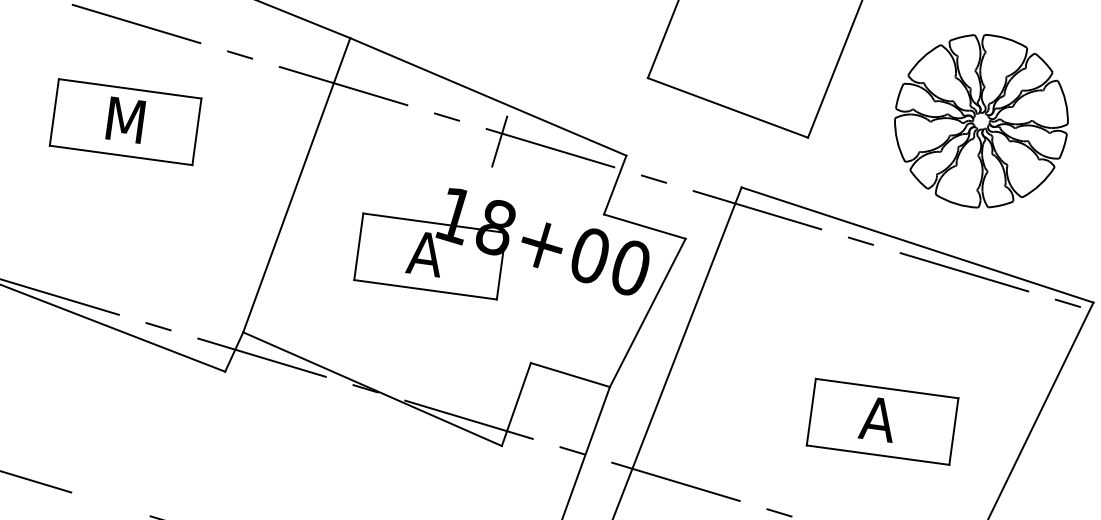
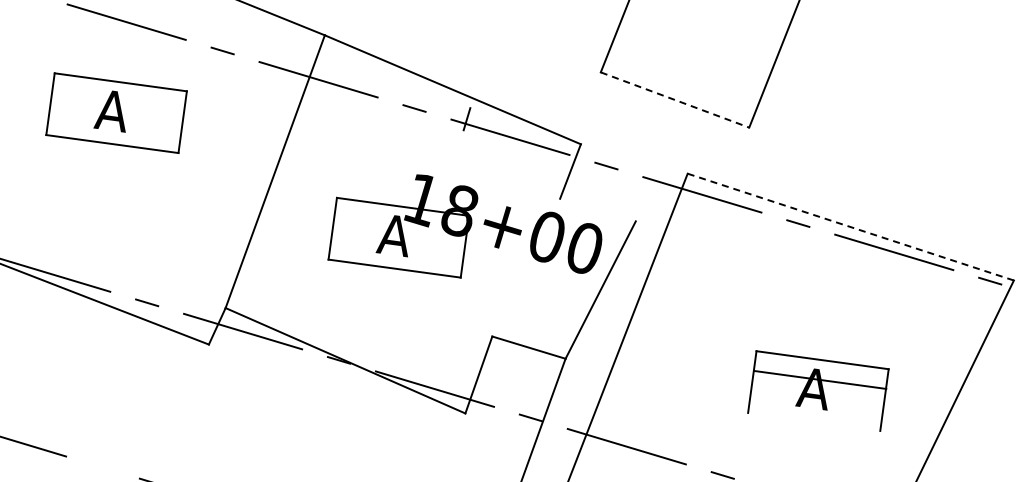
line: (728, 108) -> (675, 100), solid -> dashed
text: (123, 120) -> (114, 111), M -> A
part: (981, 121) -> (910, 112), removed
line: (495, 154) -> (459, 143), removed
line: (644, 226) -> (597, 209), removed
line: (917, 245) -> (850, 227), solid -> dashed
line: (878, 454) -> (820, 379), moved

